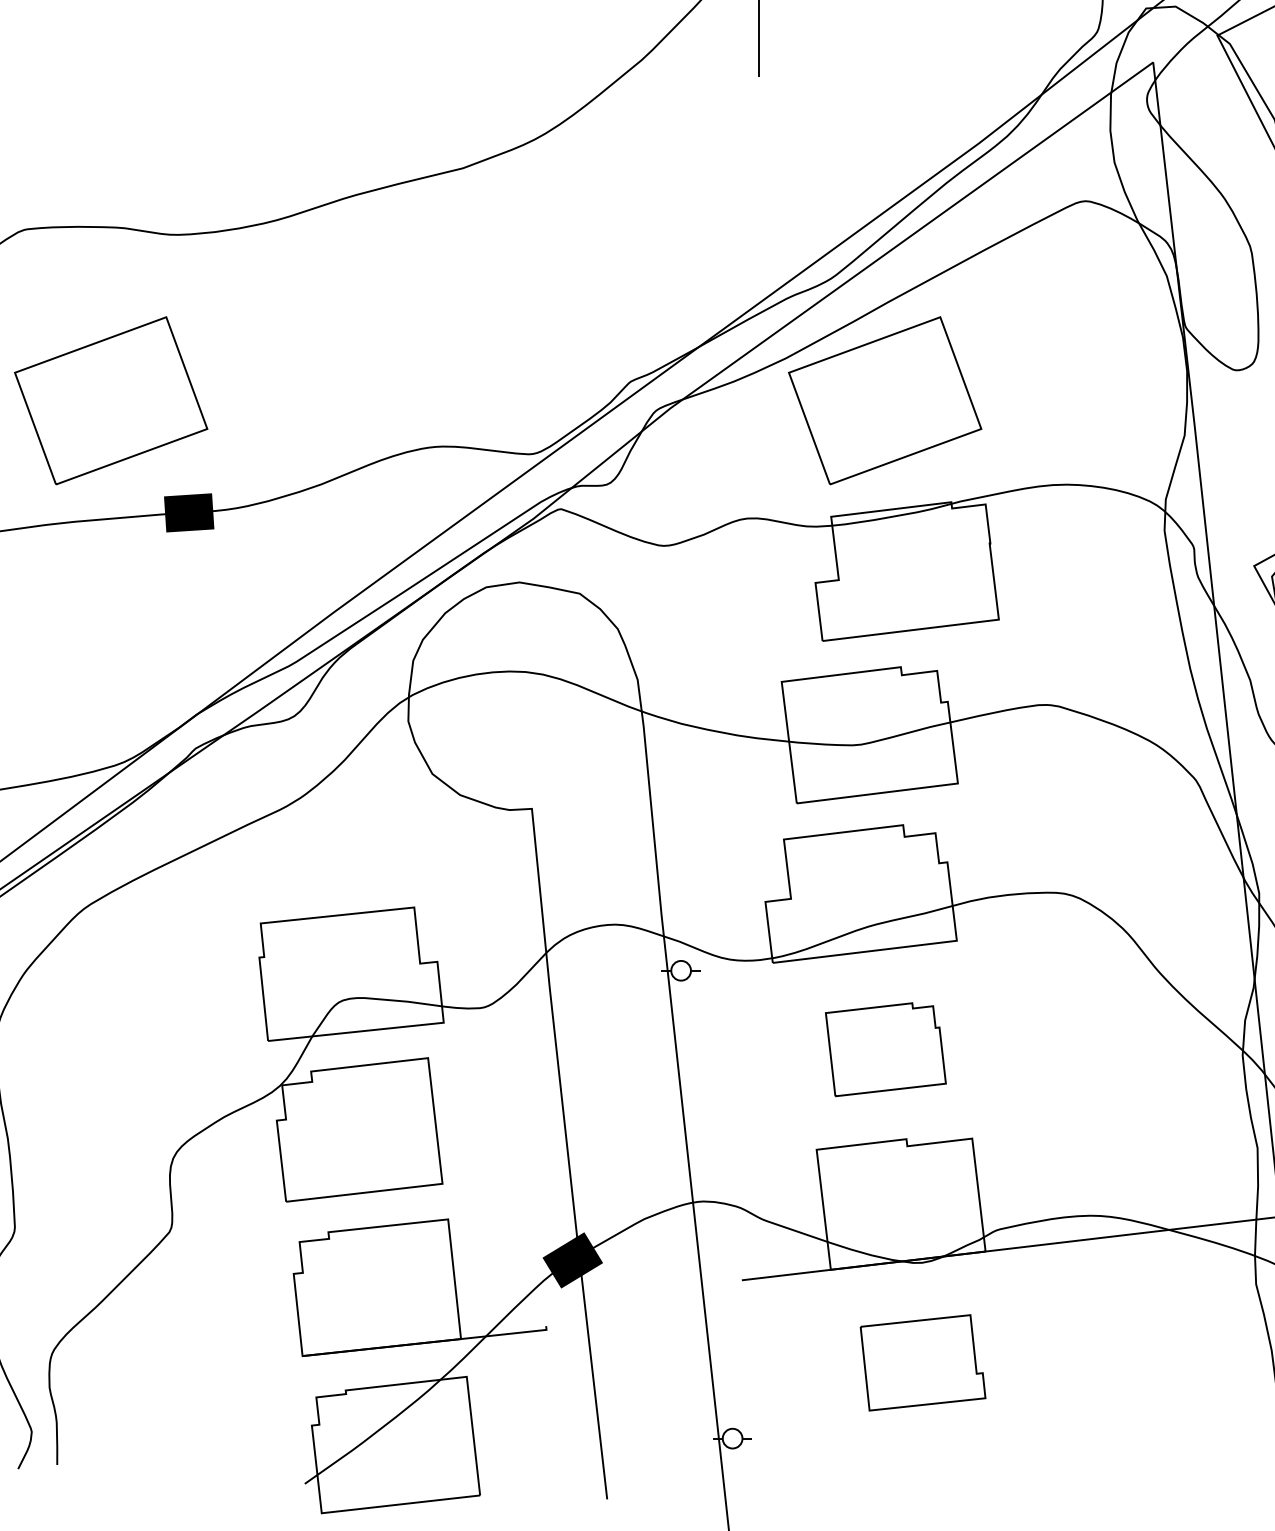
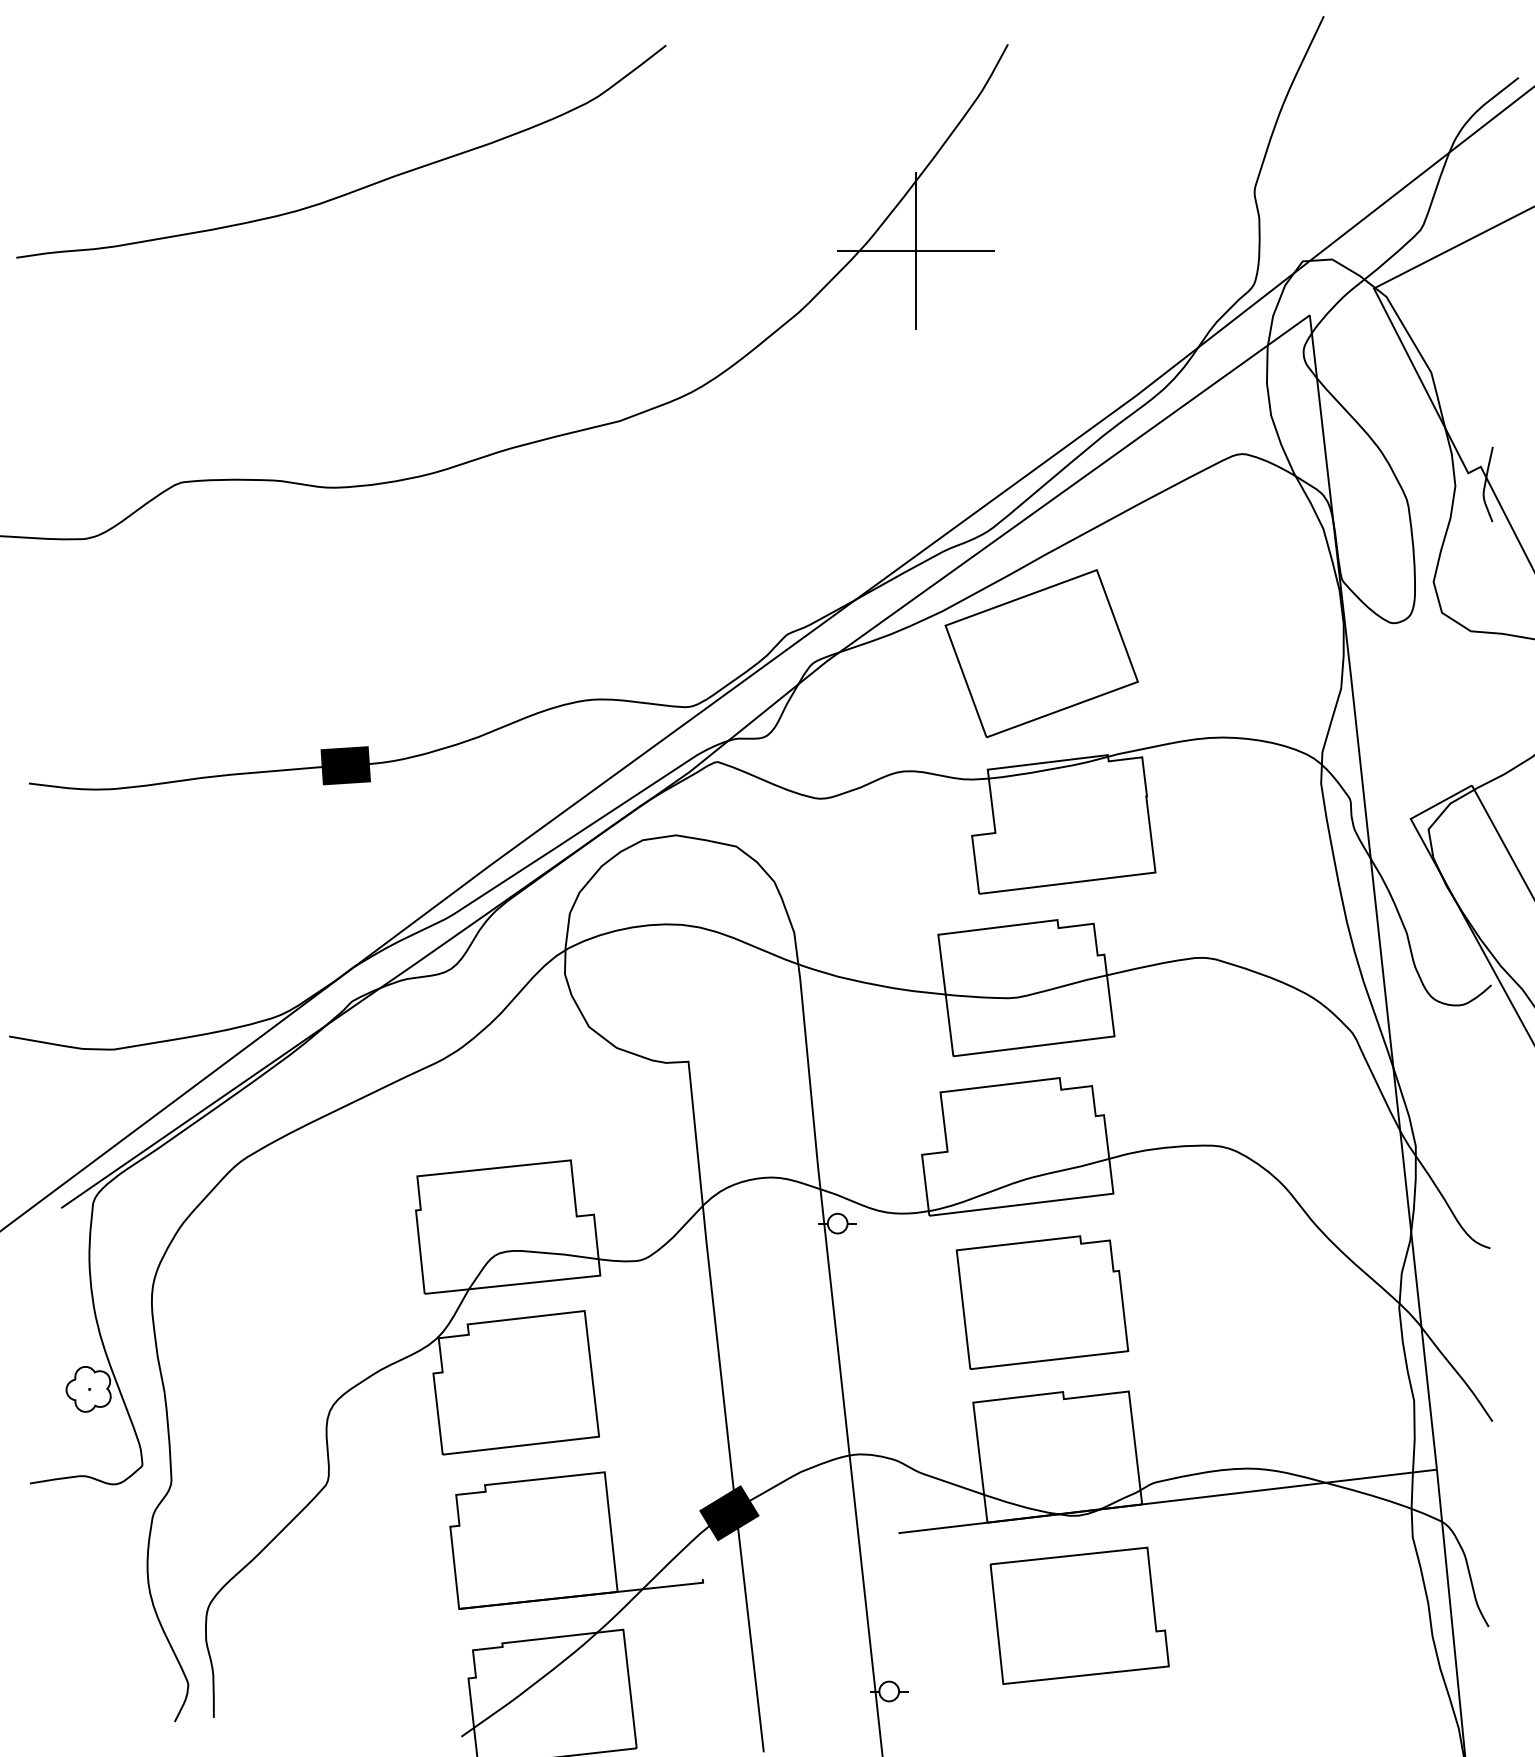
part: (110, 400) -> (267, 653), removed
part: (885, 1049) -> (1042, 1302), size x1.43
part: (922, 1362) -> (1079, 1615), size x1.43

